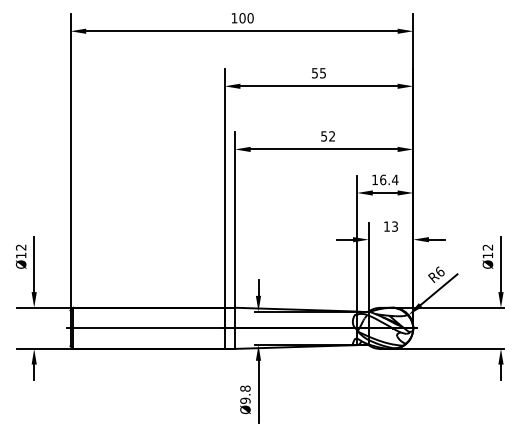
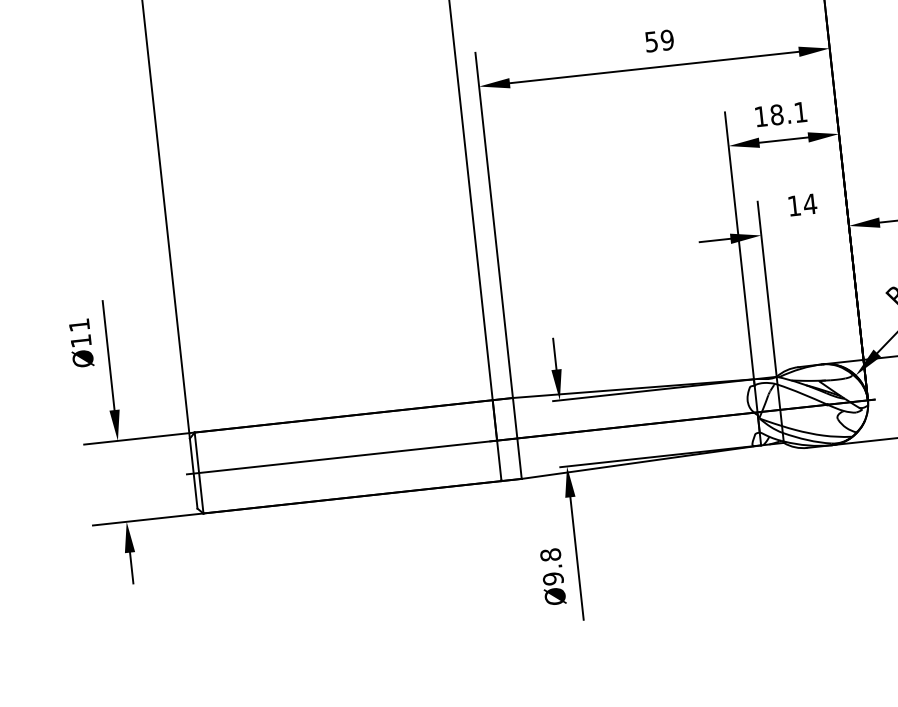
text: (332, 136) -> (668, 40), 52 -> 59
text: (389, 179) -> (789, 112), 16.4 -> 18.1
text: (394, 226) -> (809, 204), 13 -> 14
text: (21, 247) -> (80, 325), Ø12 -> Ø11

